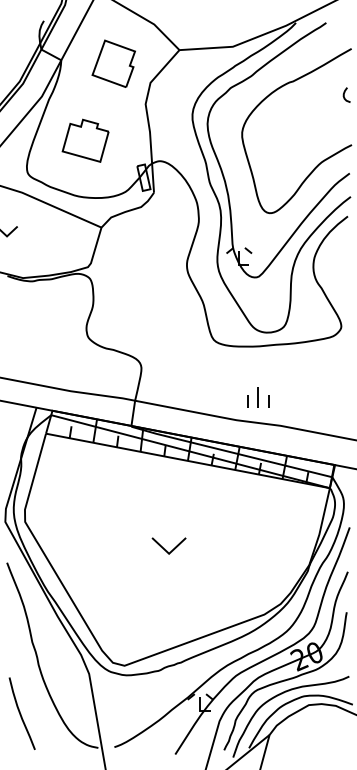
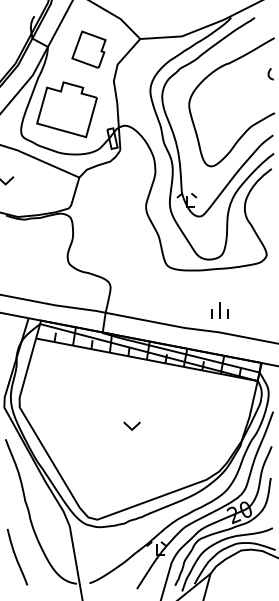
part: (85, 140) -> (66, 109), size x1.67
part: (257, 397) -> (219, 310), moved
part: (168, 545) -> (131, 425), size x0.62

